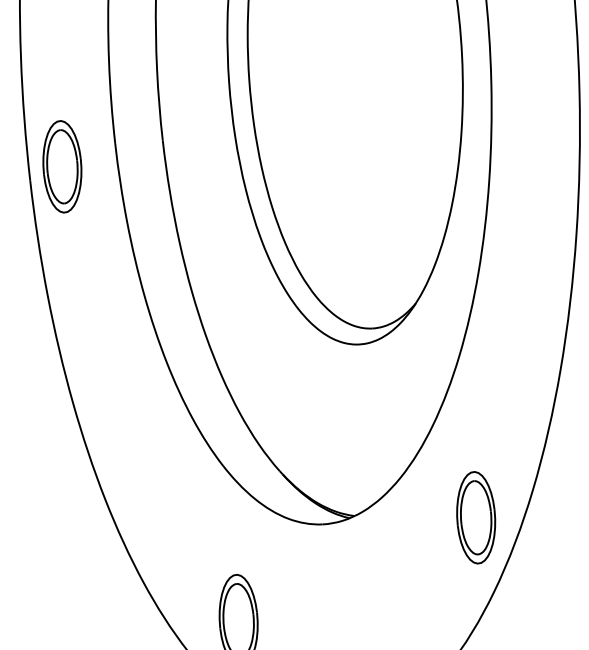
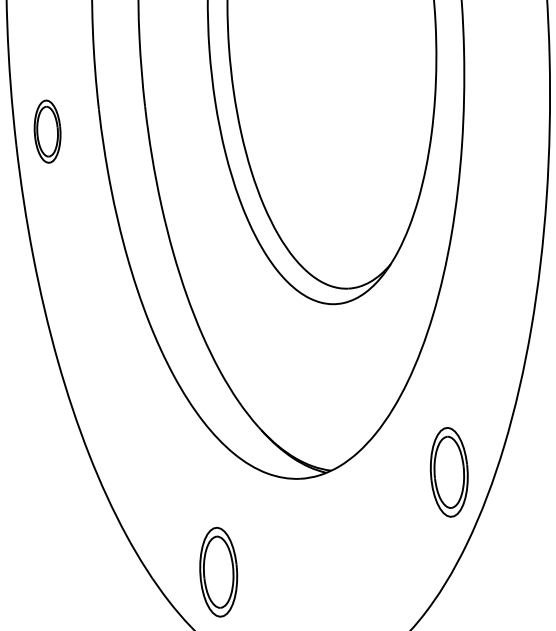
part: (62, 166) -> (47, 131), size x0.7

